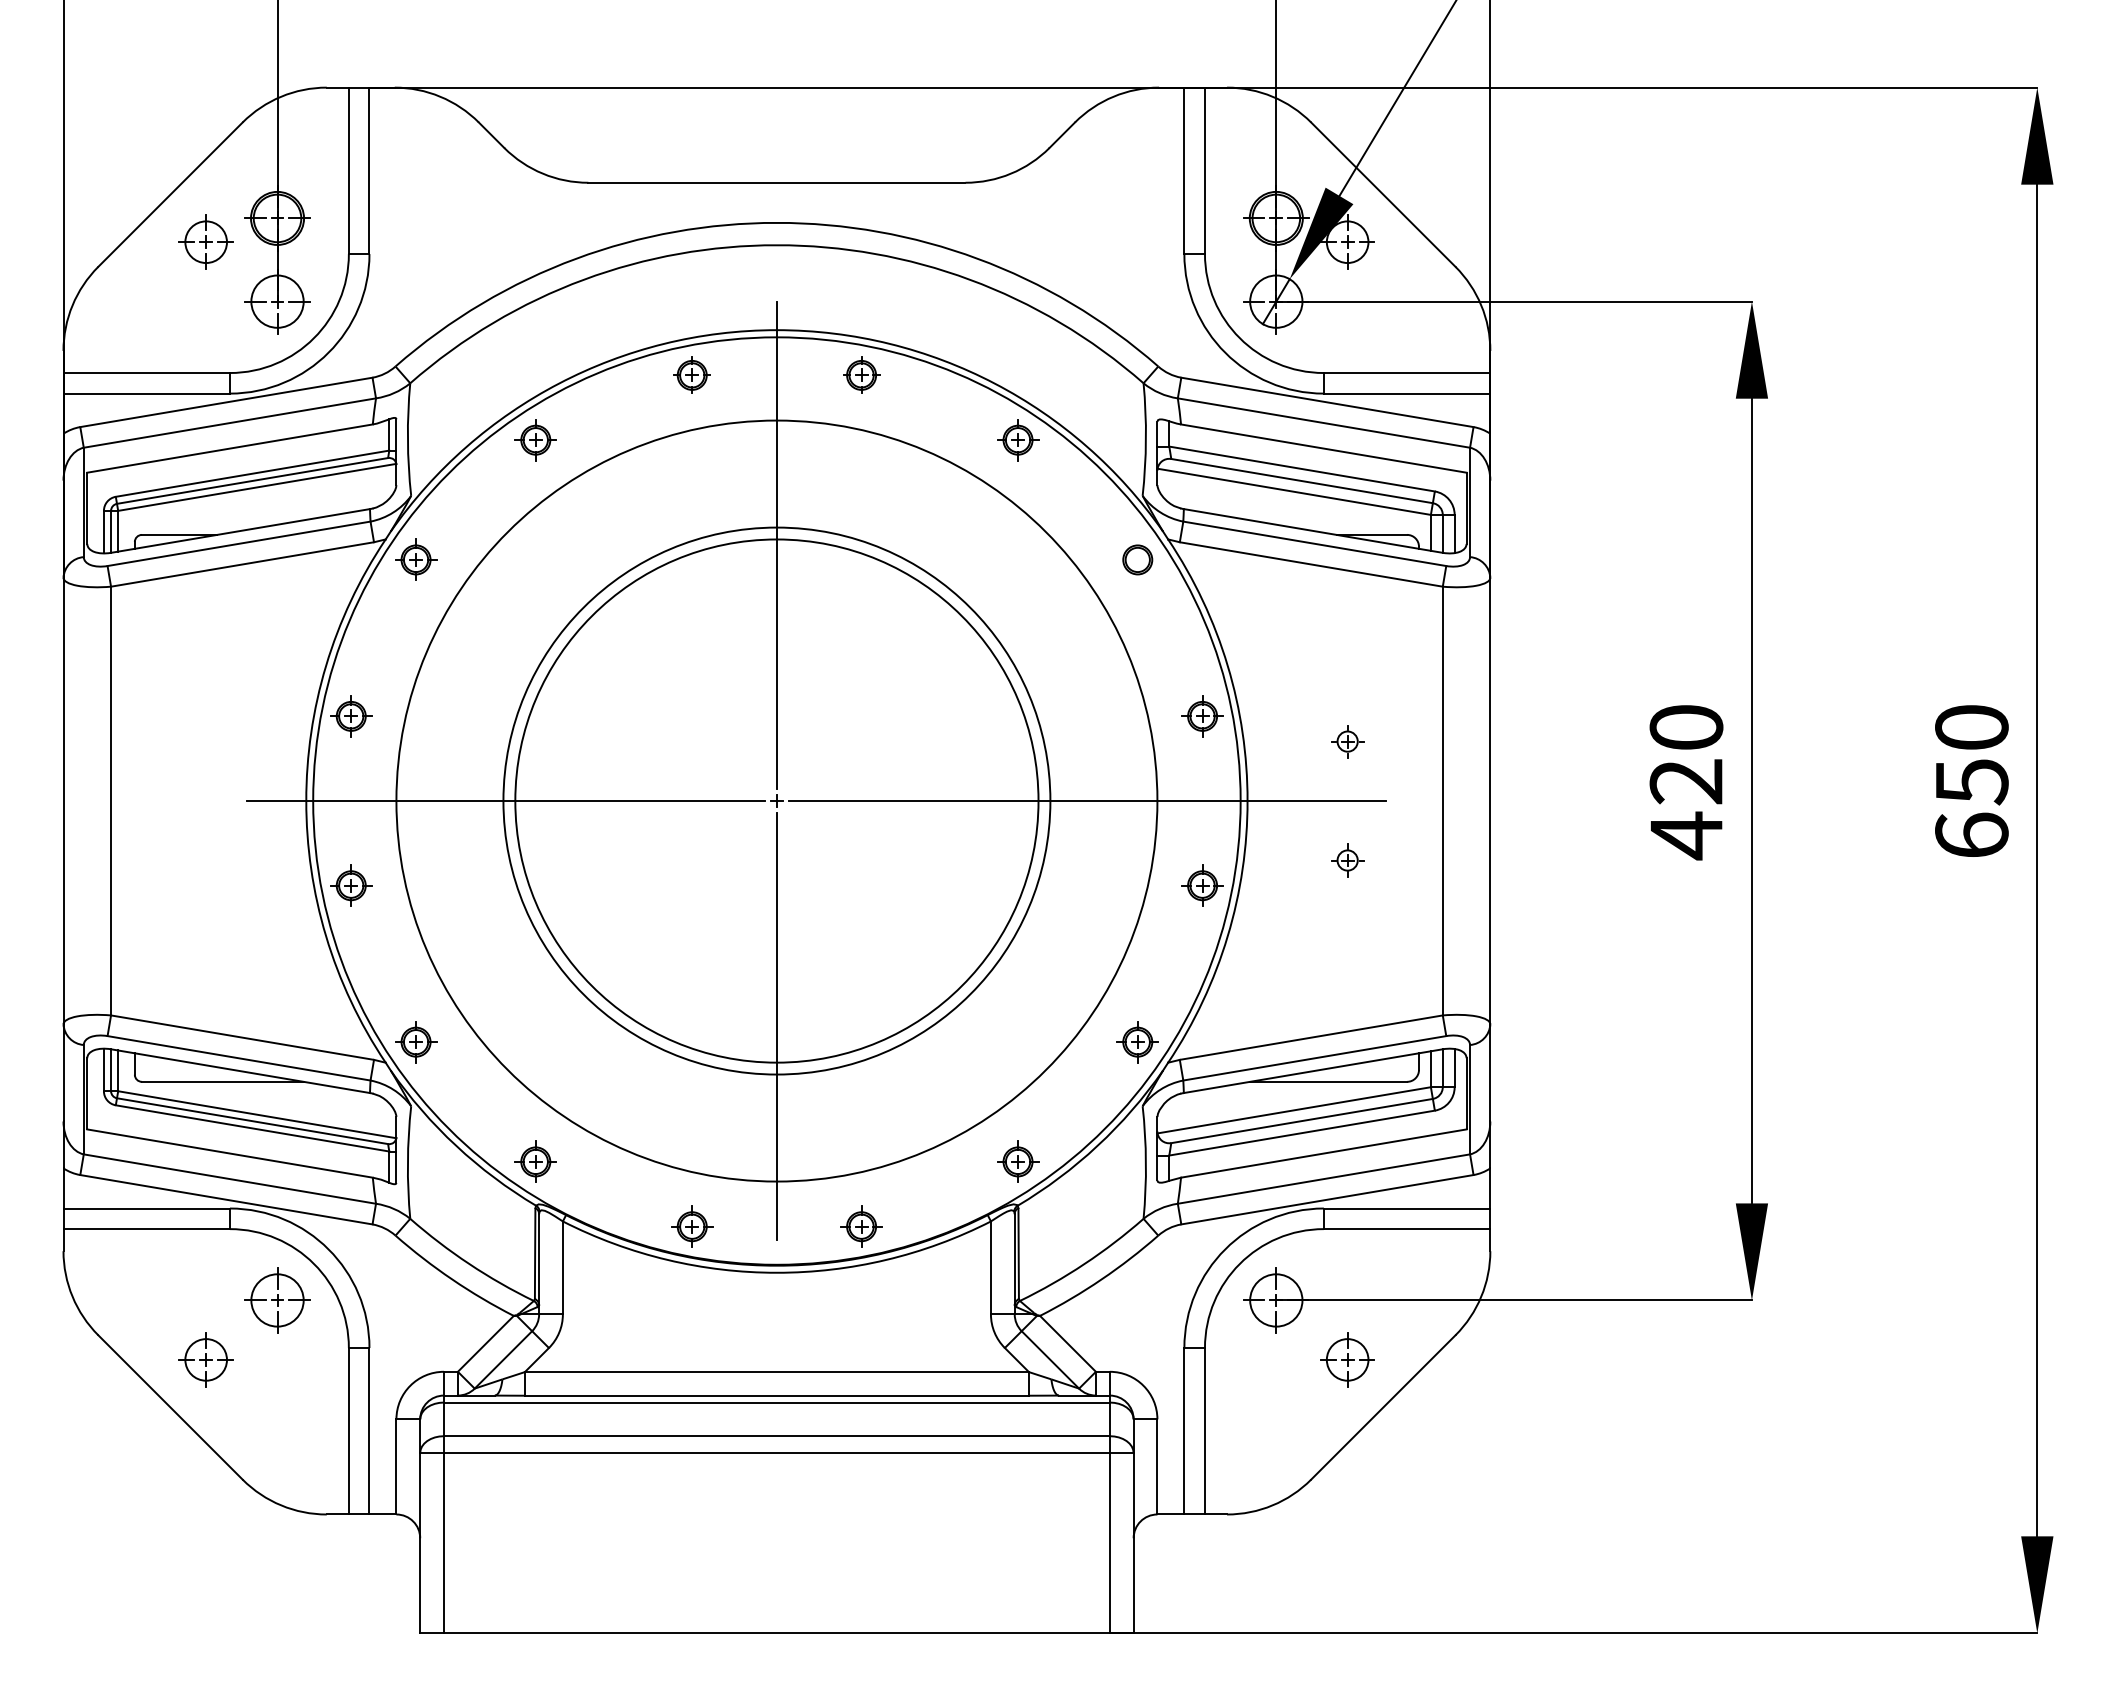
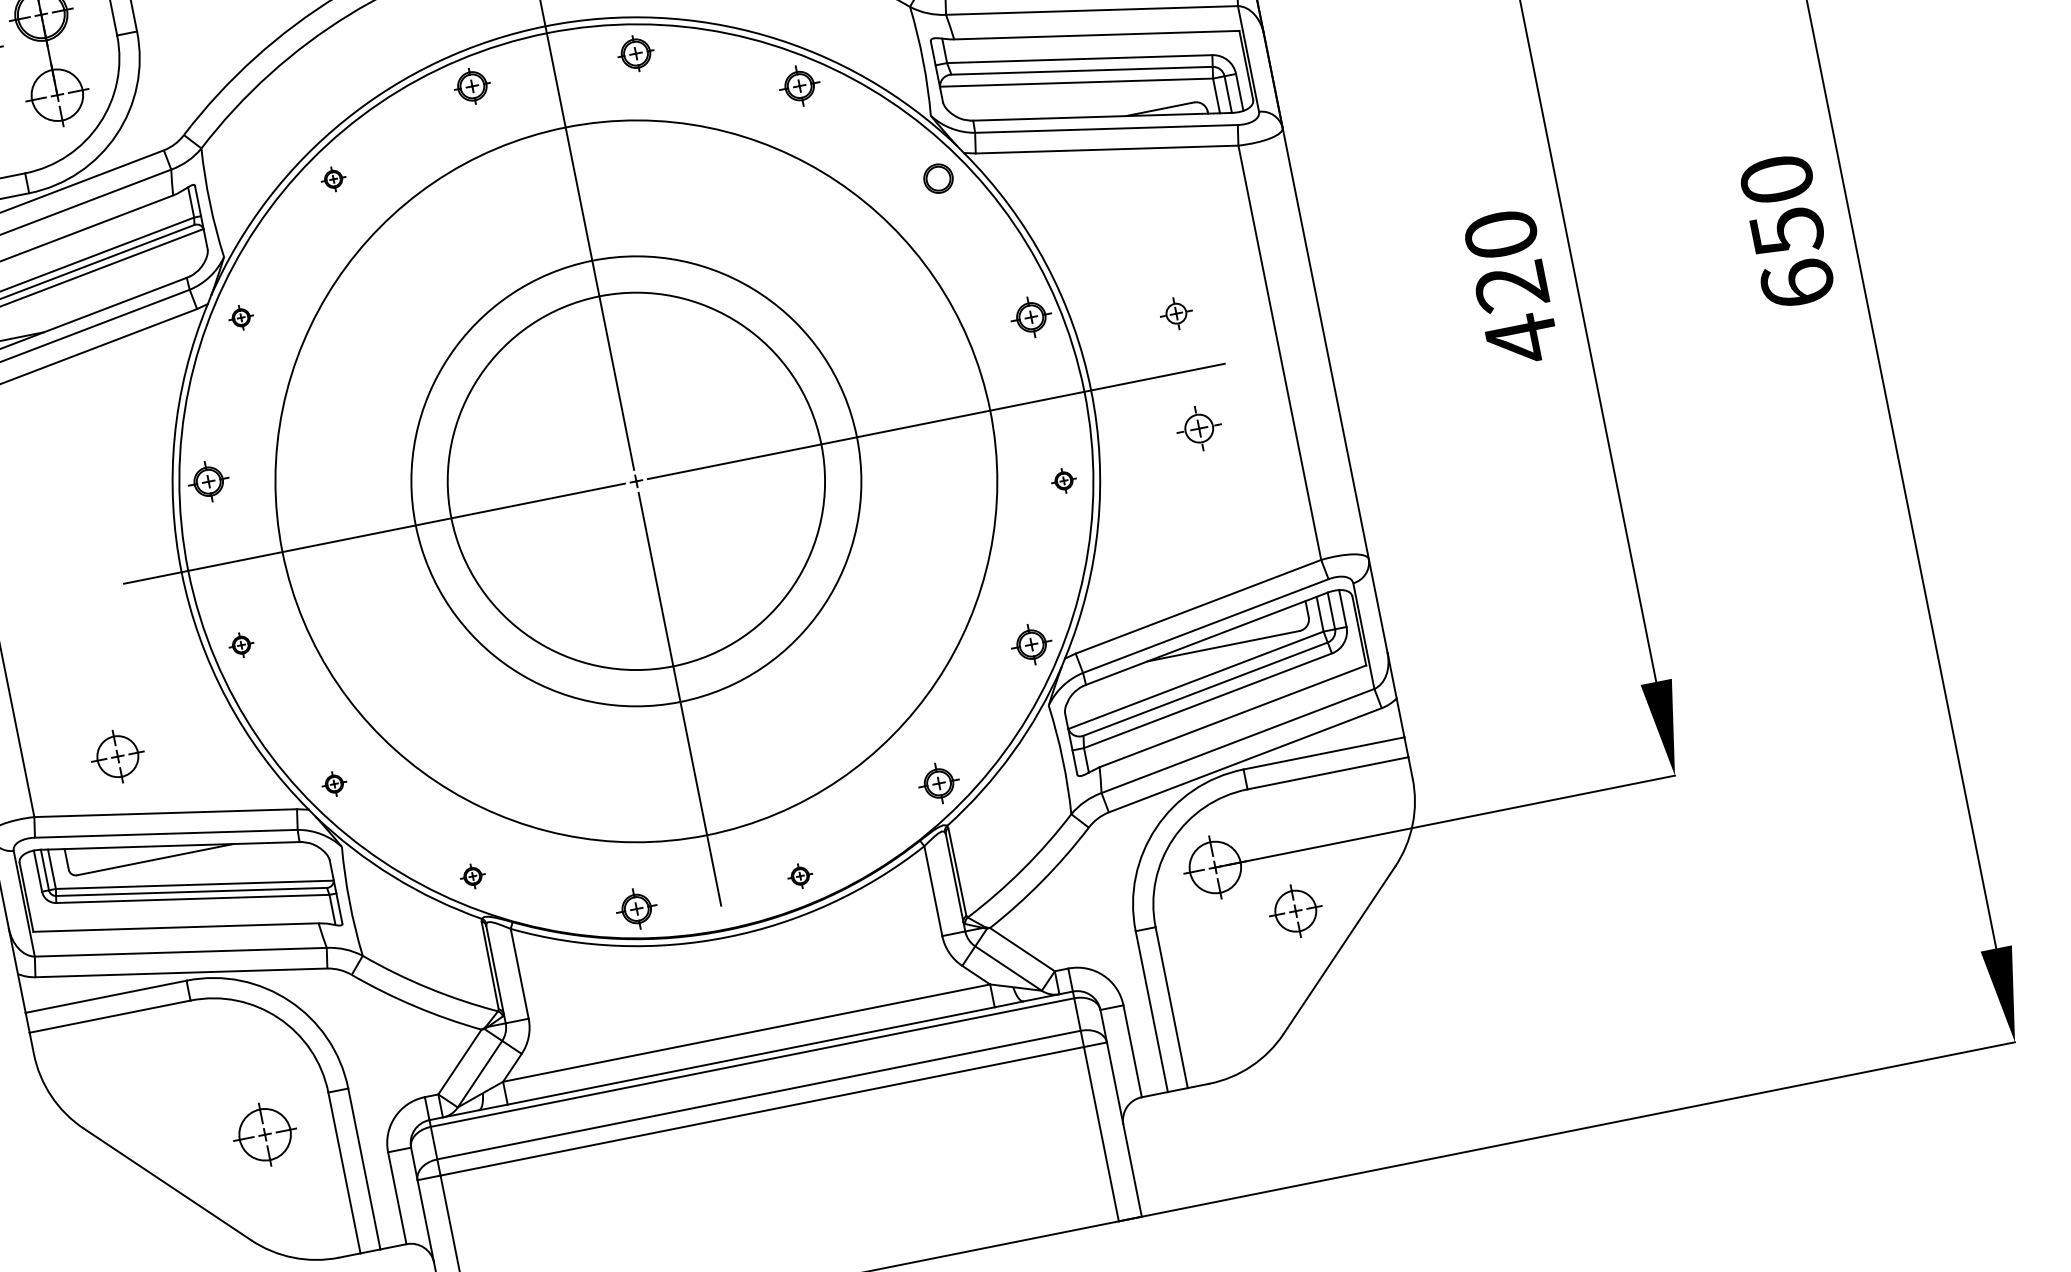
part: (535, 440) -> (333, 179), size x0.6
part: (416, 559) -> (241, 317), size x0.6
circle: (776, 800) -> (635, 480), size x0.6
circle: (776, 800) -> (635, 480), size x0.7
circle: (776, 800) -> (635, 480), size x1.4
part: (1347, 860) -> (1199, 428), size x1.4
part: (351, 885) -> (241, 645), size x0.6
part: (1202, 885) -> (1063, 480), size x0.6
part: (416, 1042) -> (334, 784), size x0.6
part: (535, 1161) -> (472, 876), size x0.6
part: (861, 1226) -> (800, 876), size x0.6
part: (277, 1300) -> (265, 1134), moved
part: (205, 1359) -> (117, 756), moved

